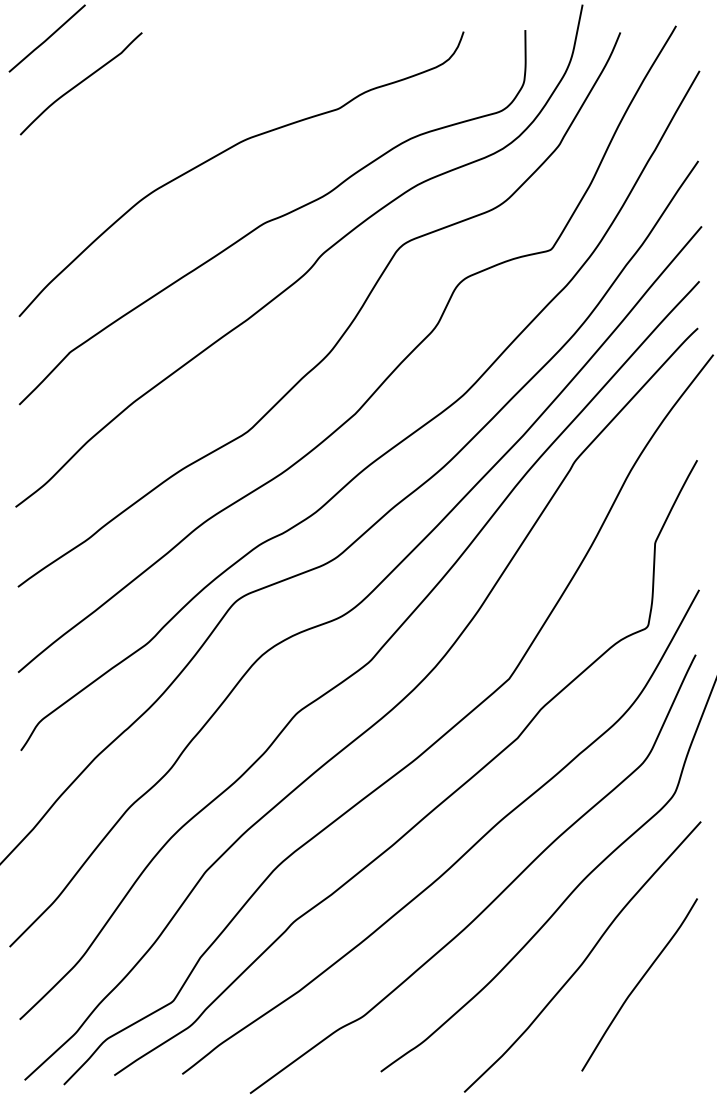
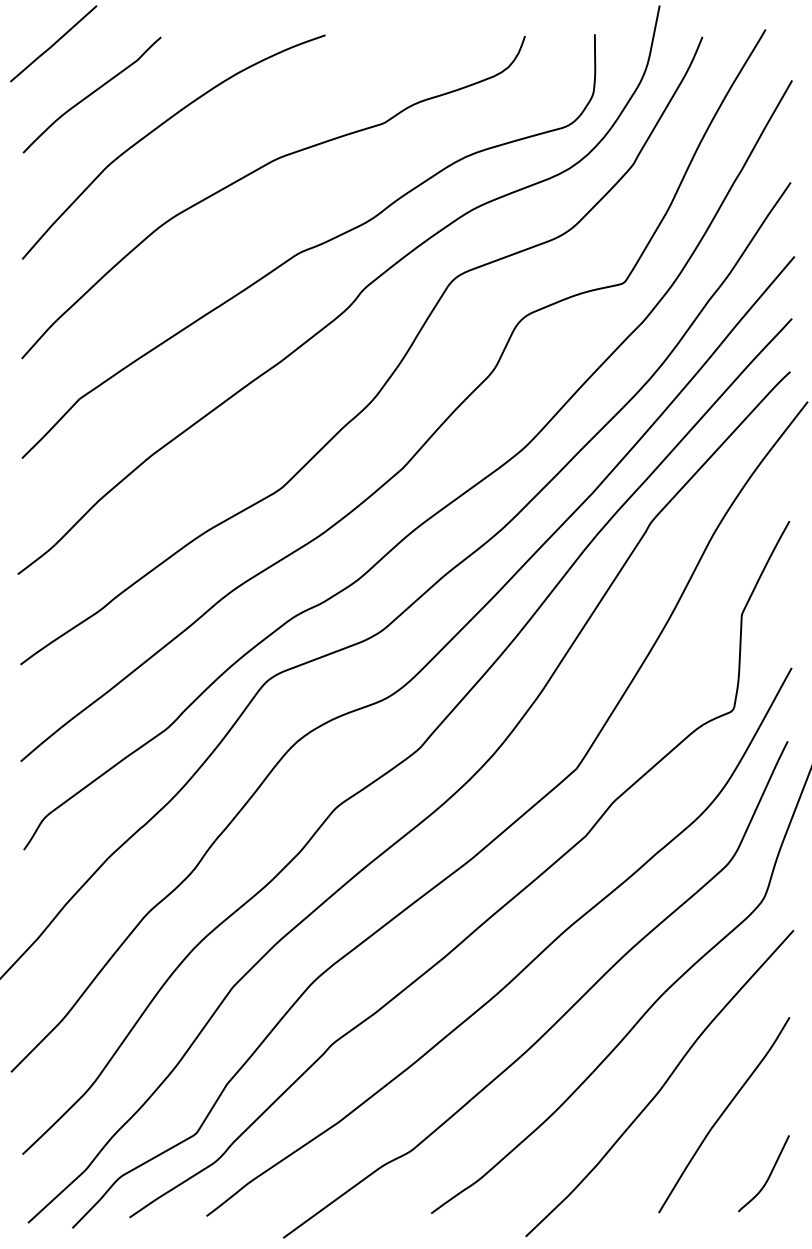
curve: (142, 111) -> (161, 126), added
curve: (679, 1036) -> (769, 1173), added

